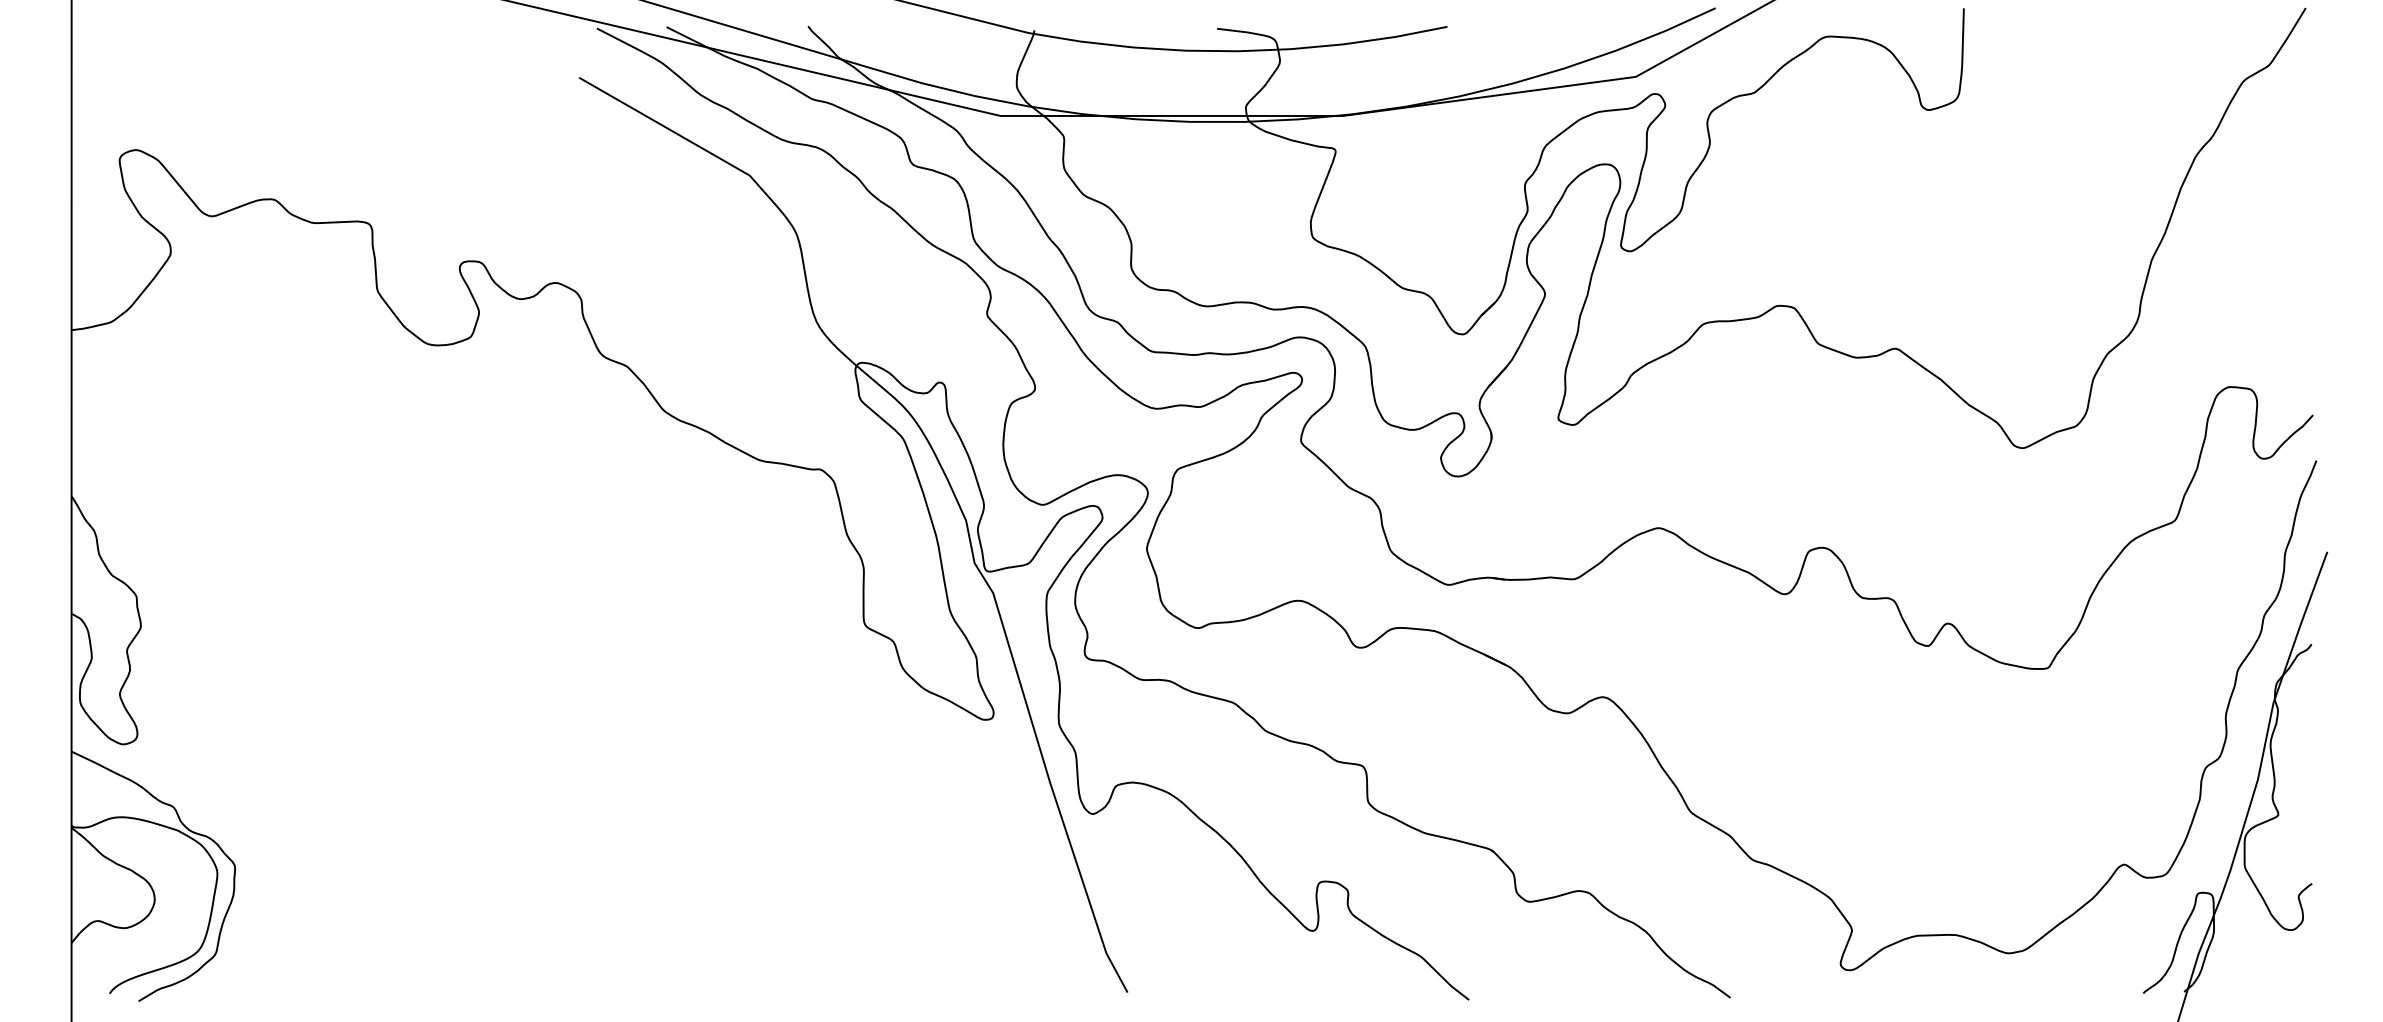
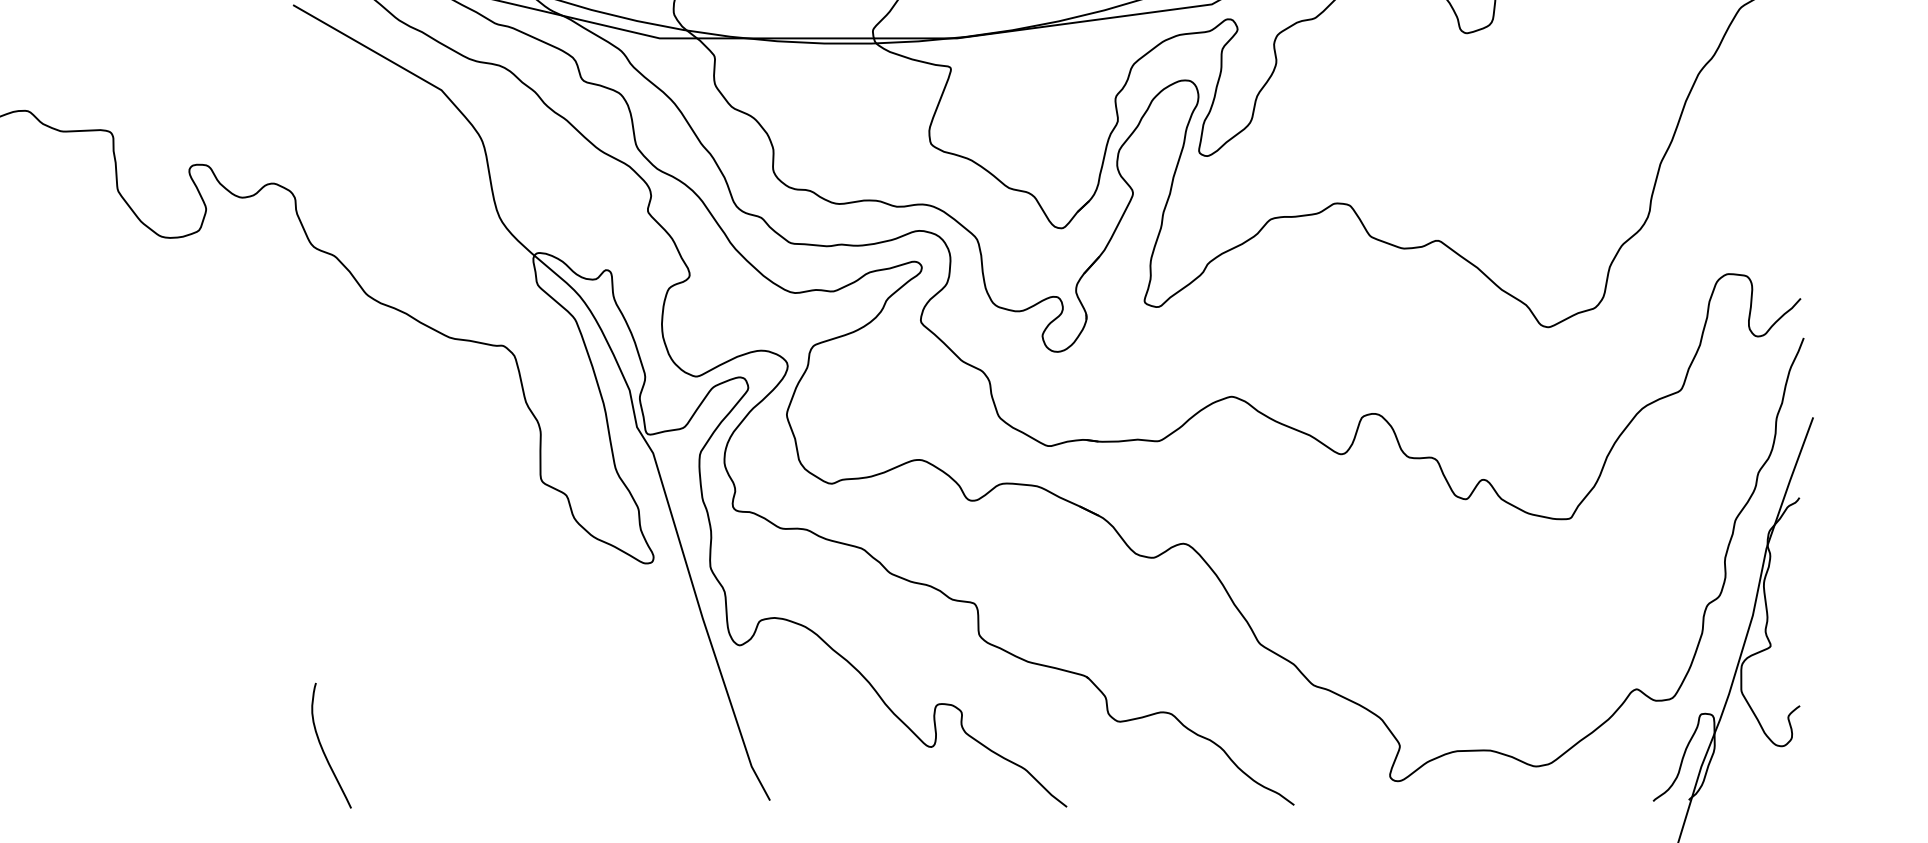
curve: (614, 934) -> (323, 750), added

